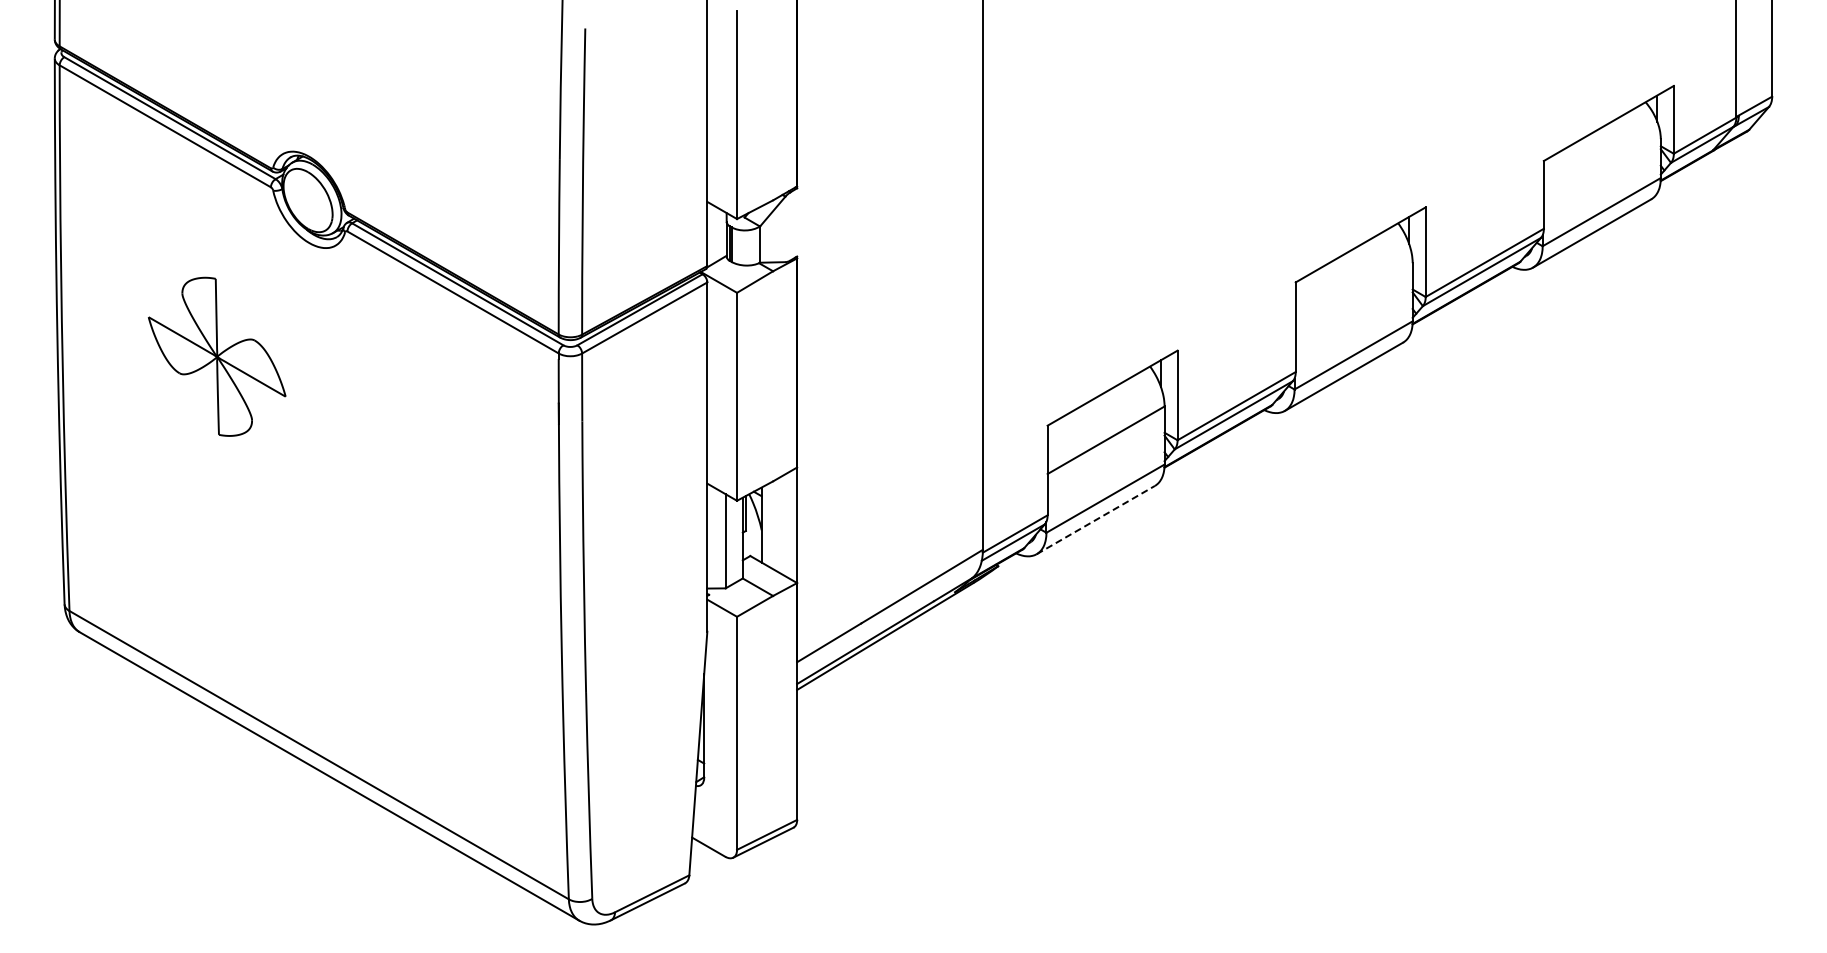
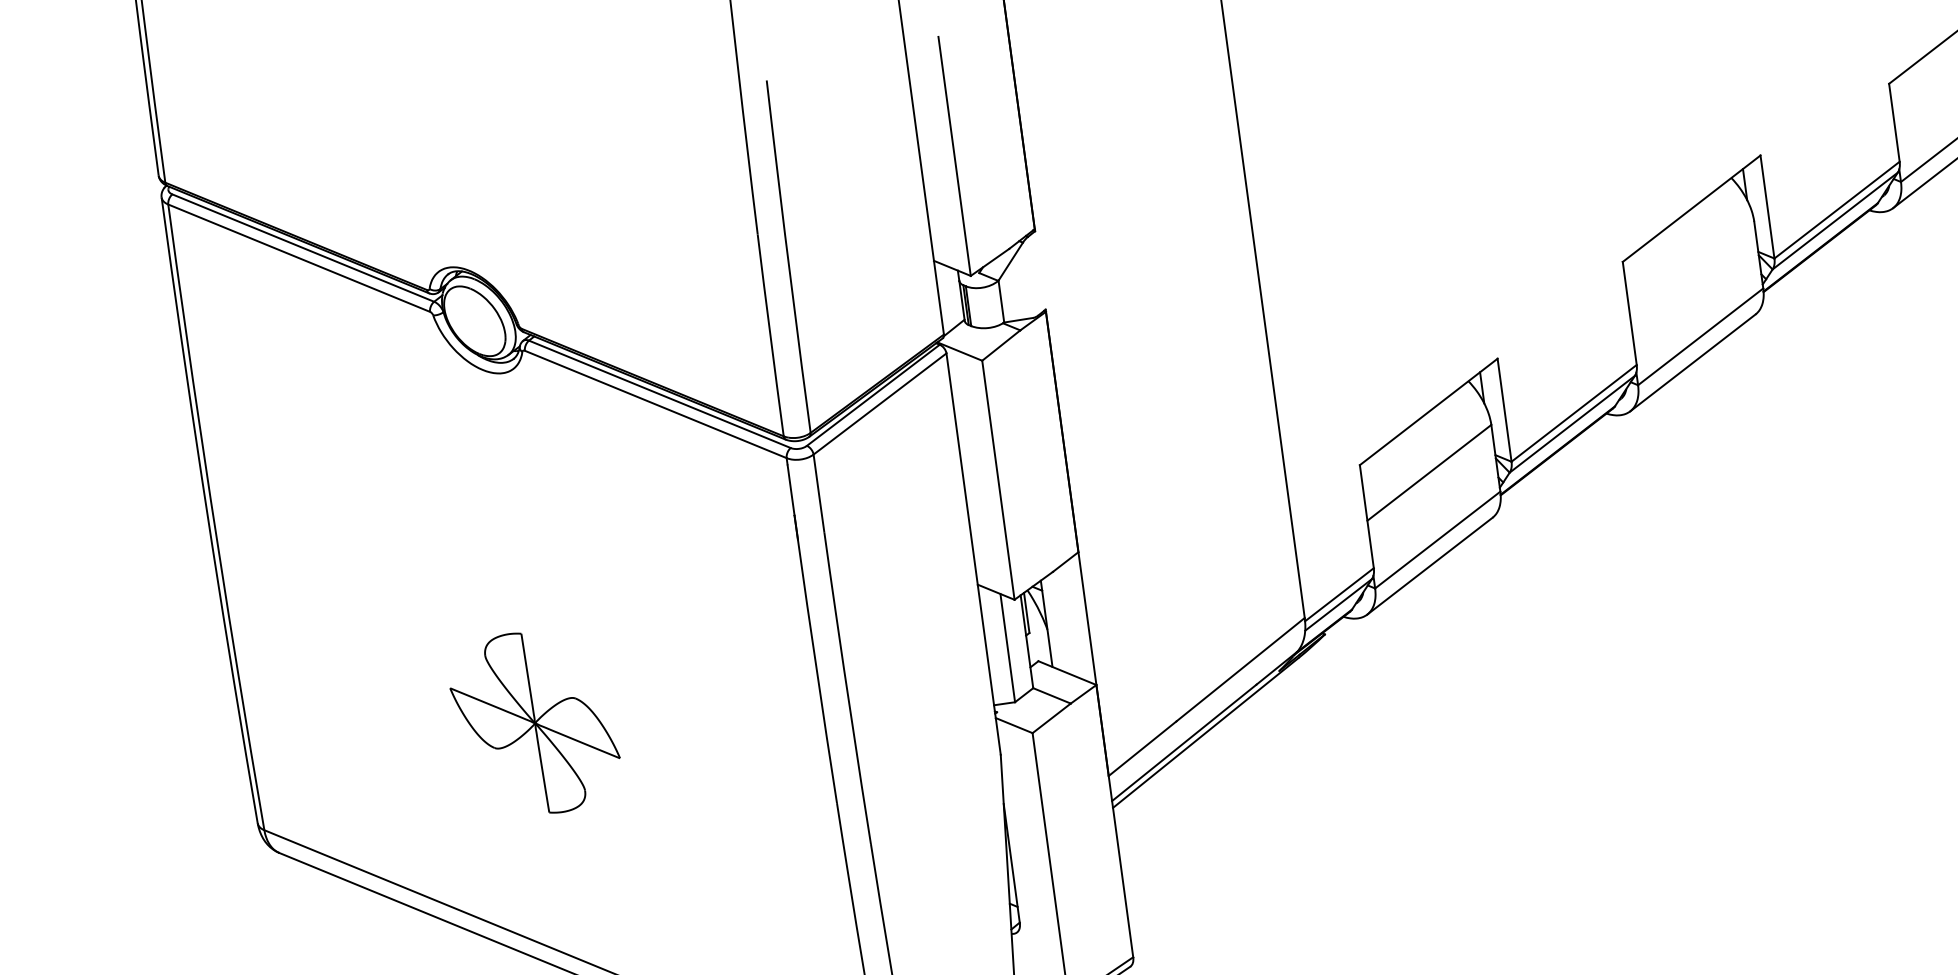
part: (217, 356) -> (535, 722), moved
line: (1096, 519) -> (1430, 565), dashed -> solid

